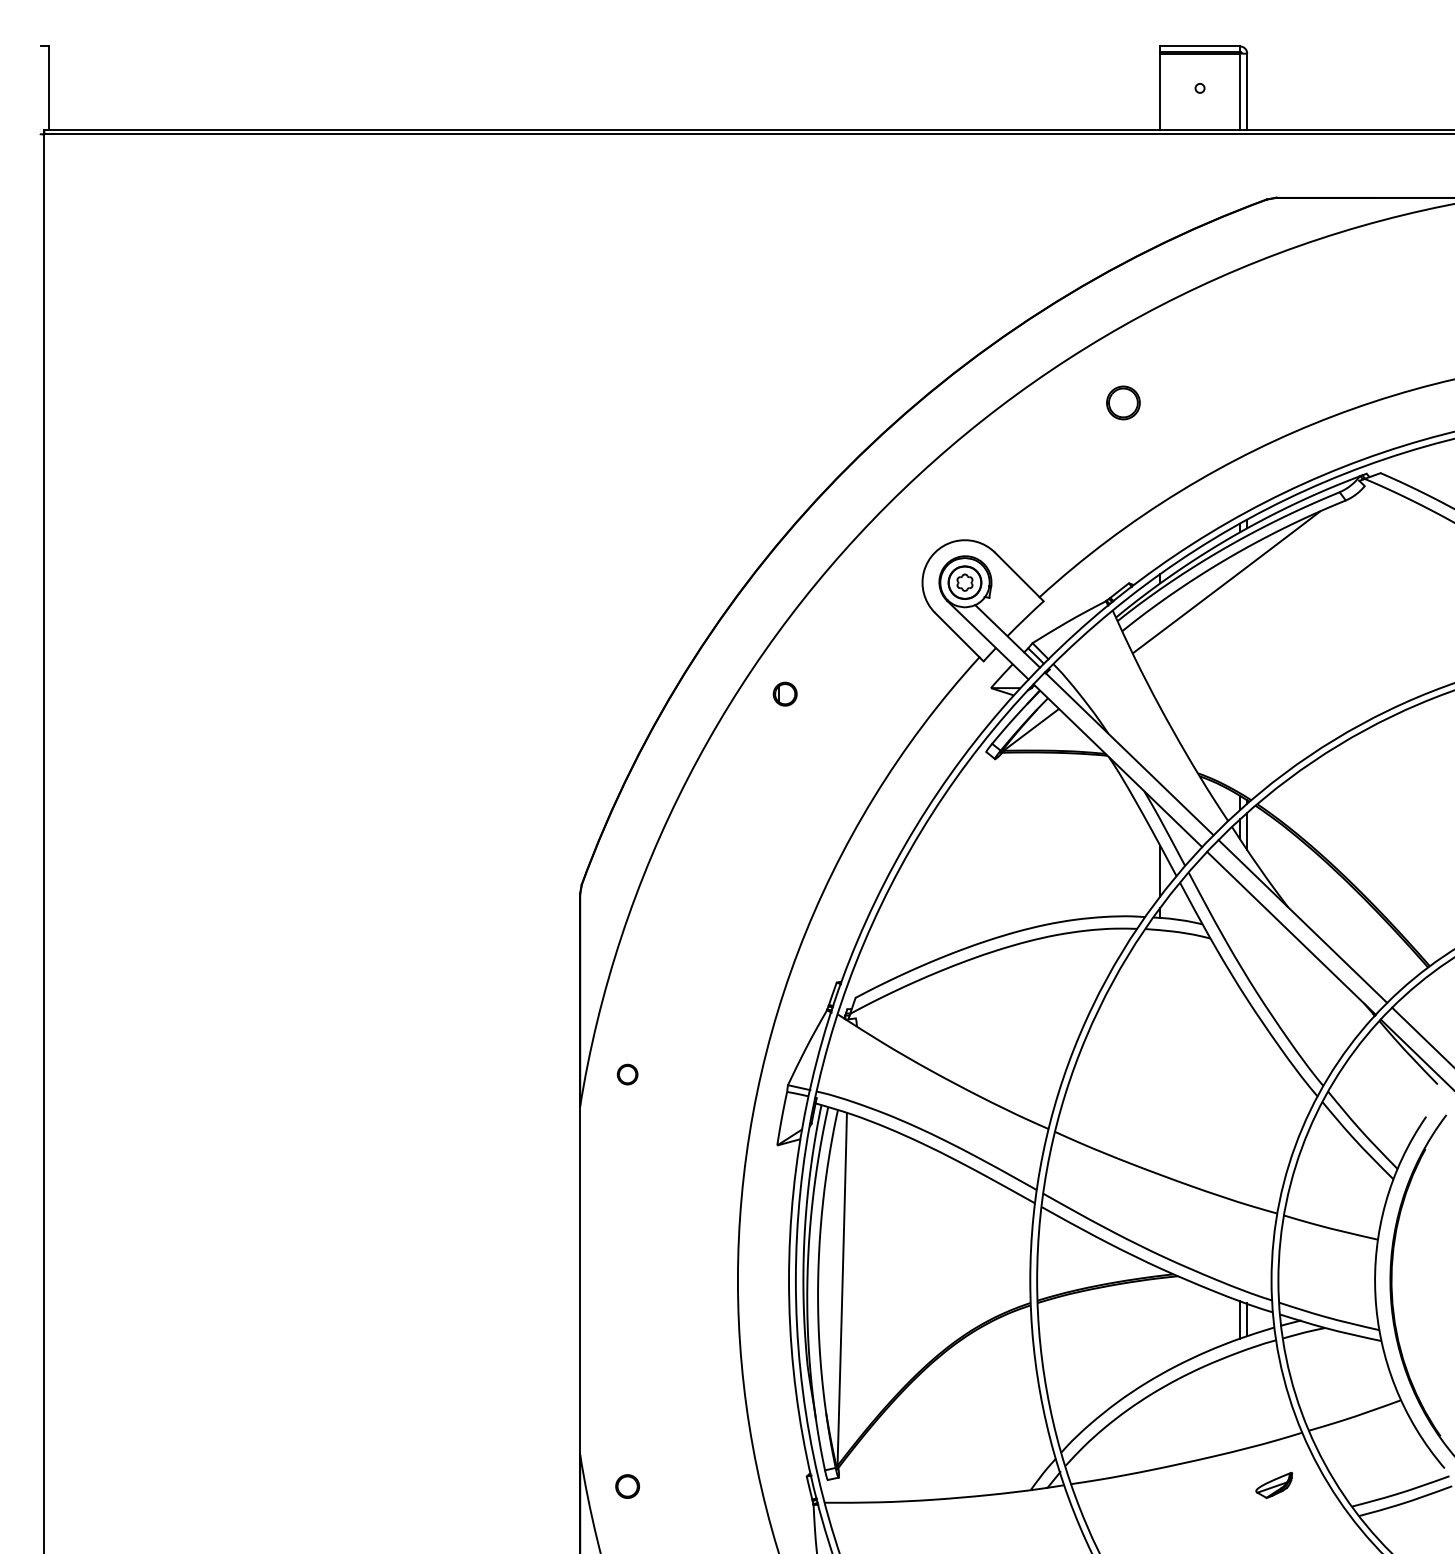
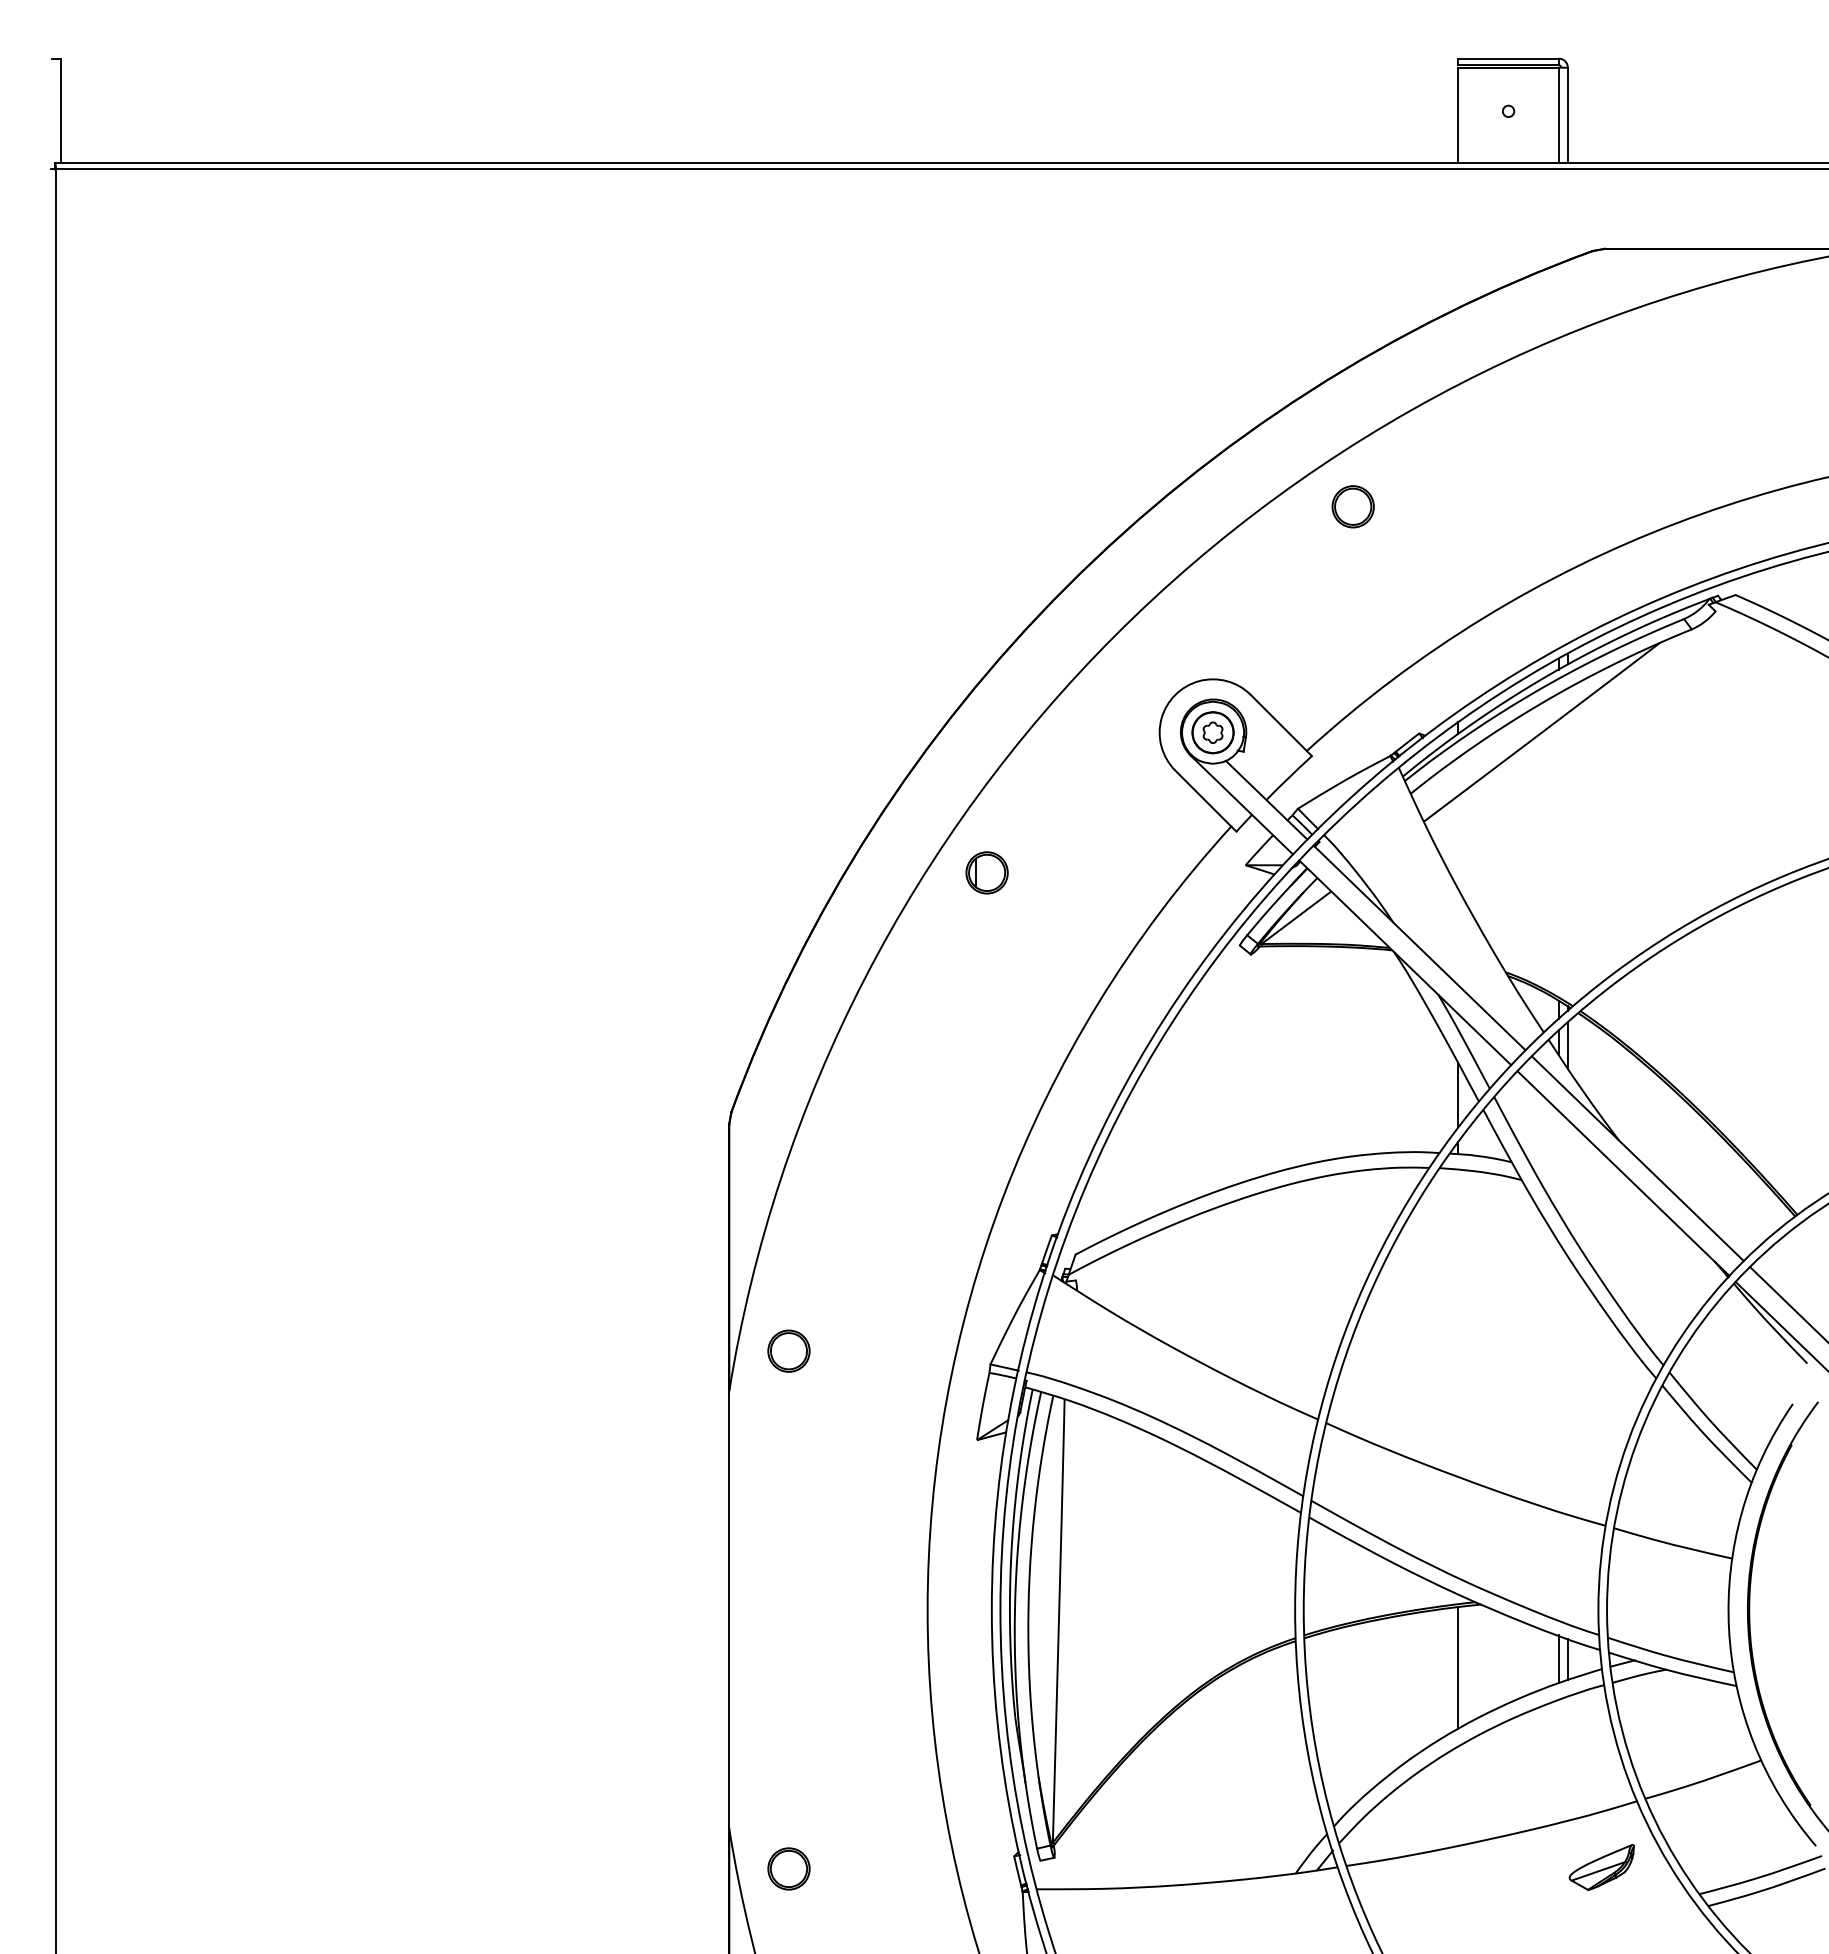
part: (1122, 402) -> (1352, 506), moved
part: (784, 693) -> (986, 872), size x1.43
part: (627, 1074) -> (788, 1350), size x1.67
line: (1160, 1326) -> (1458, 1667), added
part: (1274, 1485) -> (1601, 1867), size x1.43
part: (627, 1486) -> (788, 1868), size x1.43

